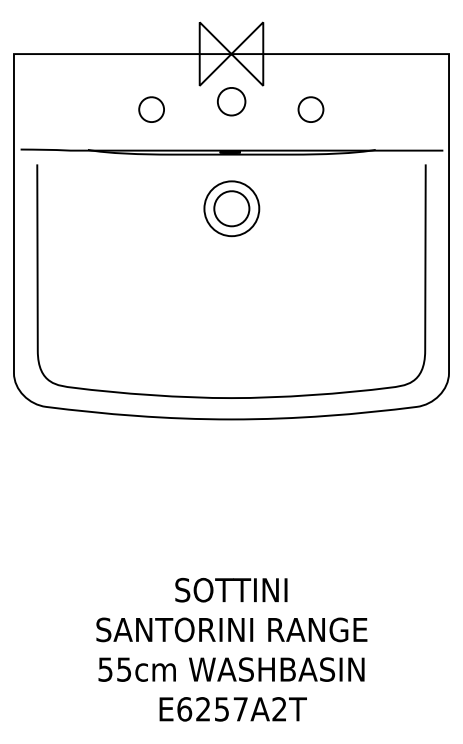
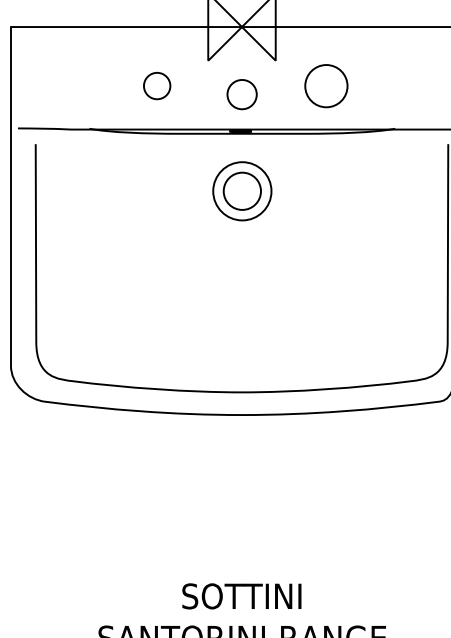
part: (231, 101) -> (241, 94), moved
part: (310, 109) -> (325, 85), size x1.6

